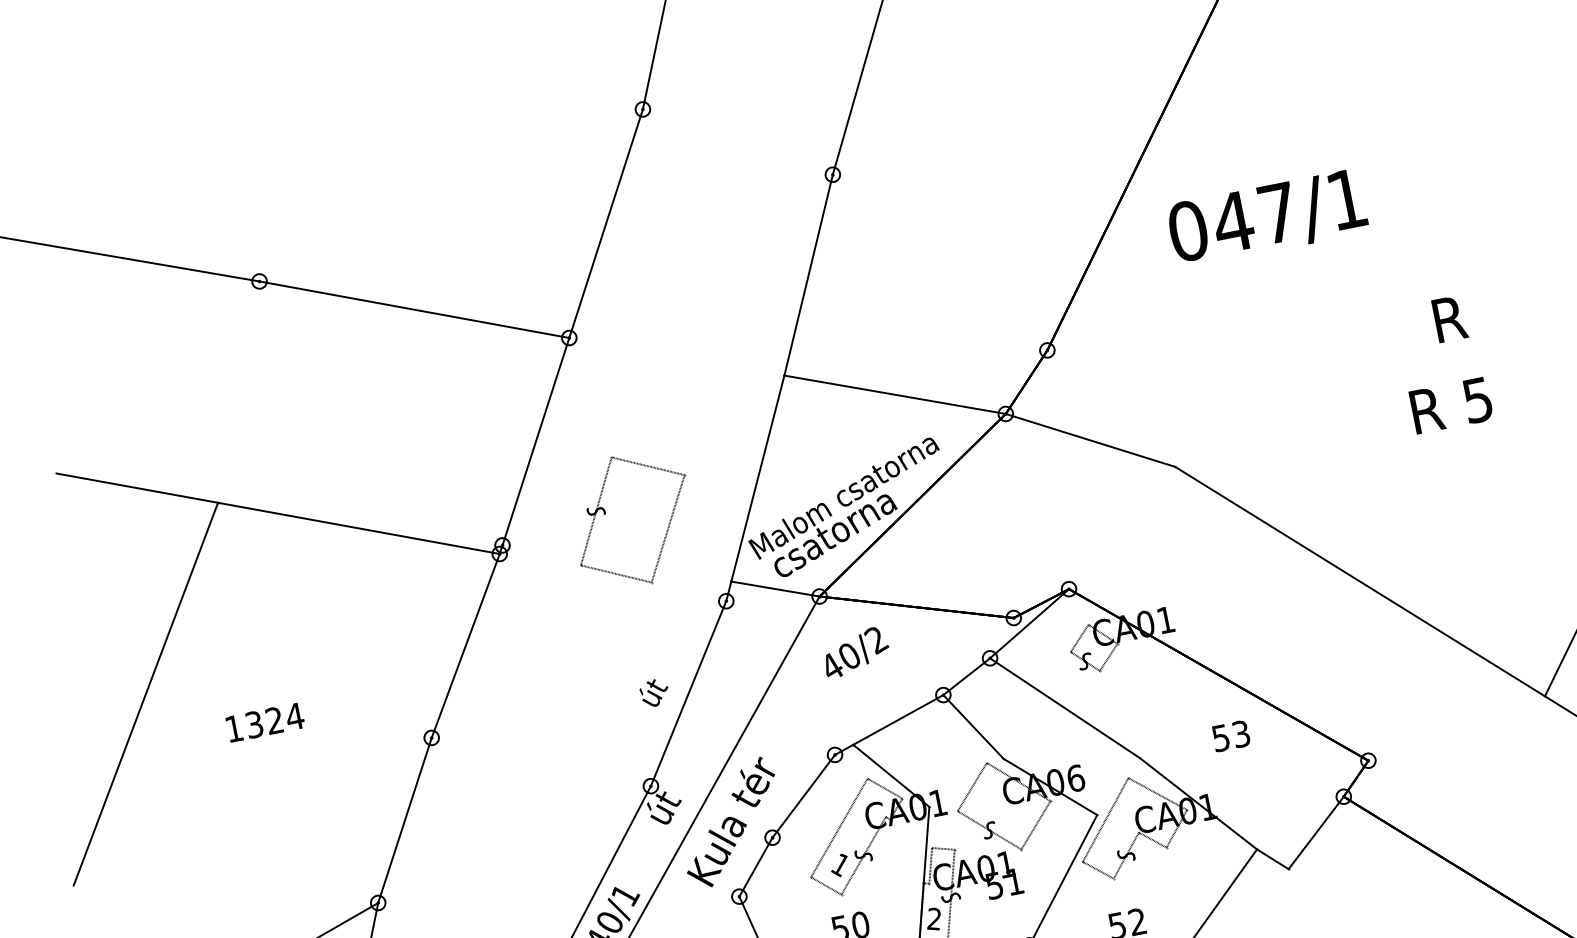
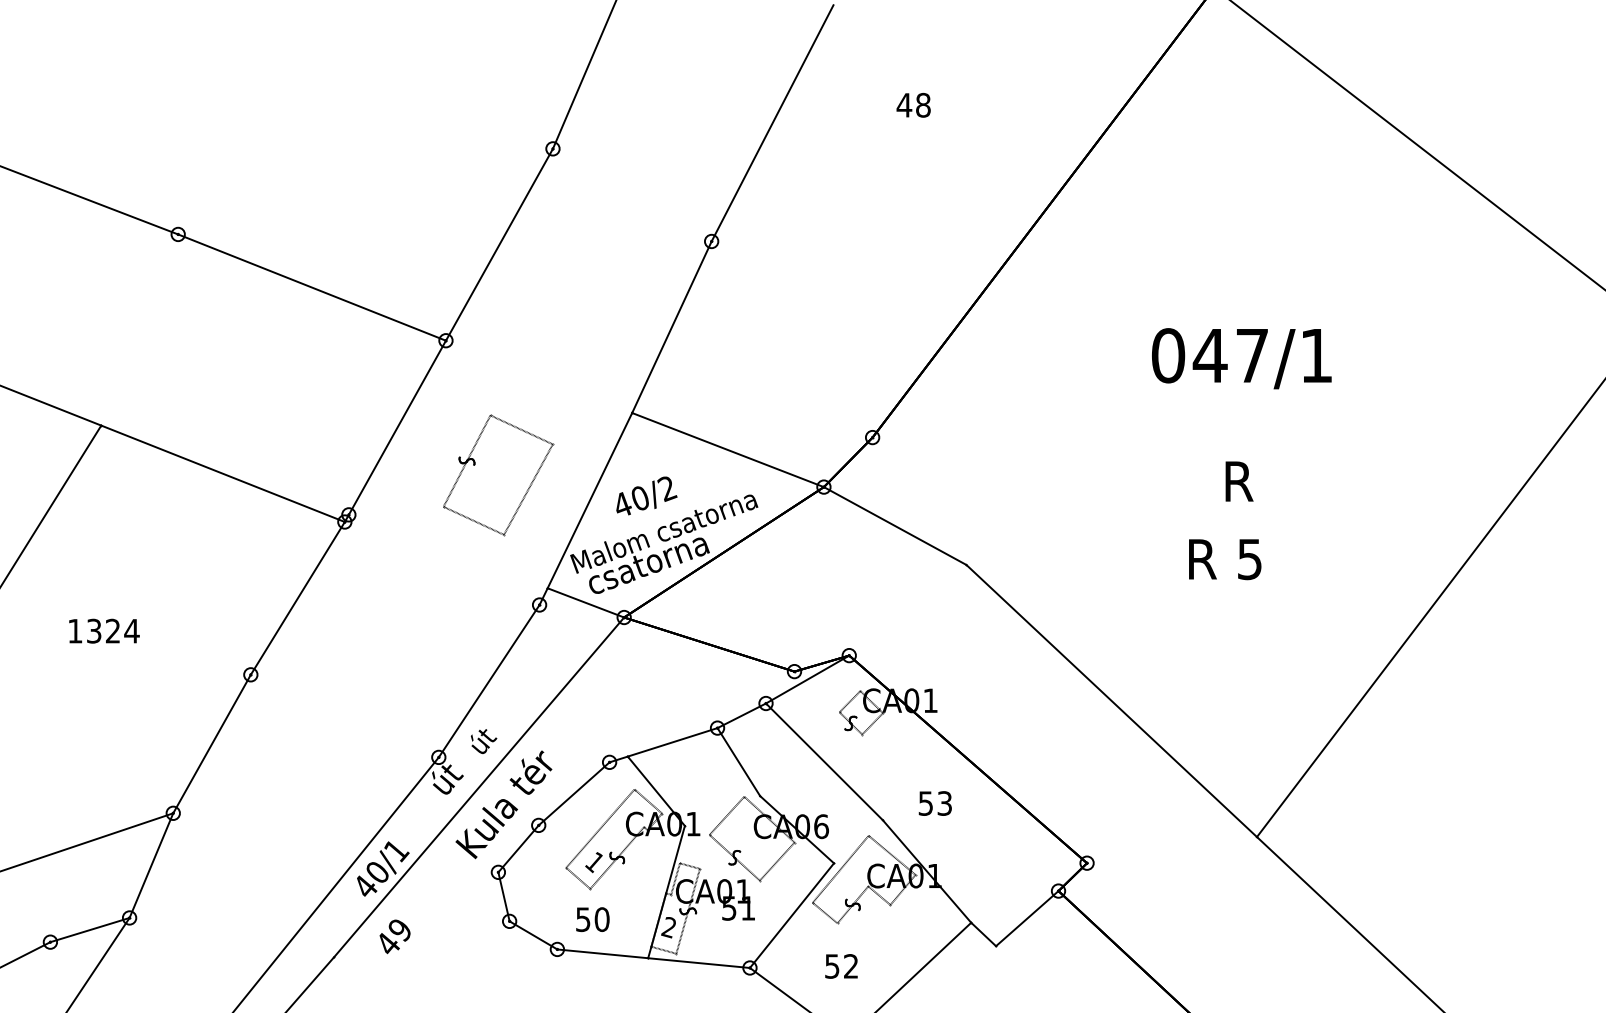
text: (1267, 218) -> (1241, 358), moved
part: (633, 520) -> (498, 475), moved
text: (855, 651) -> (646, 495), moved
text: (655, 692) -> (484, 741), moved
text: (1230, 736) -> (934, 803), moved

